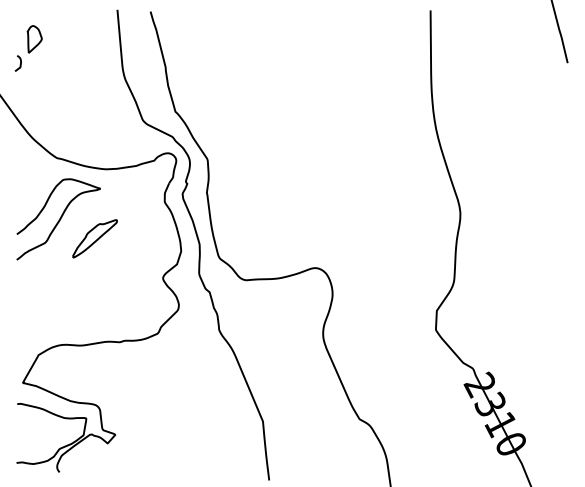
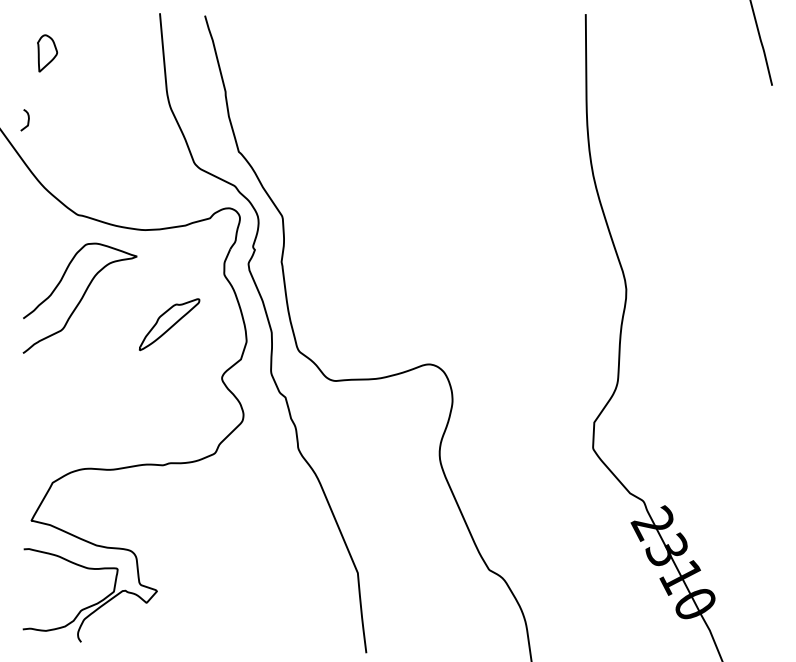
curve: (20, 63) -> (27, 120), moved
part: (95, 238) -> (169, 324), moved

